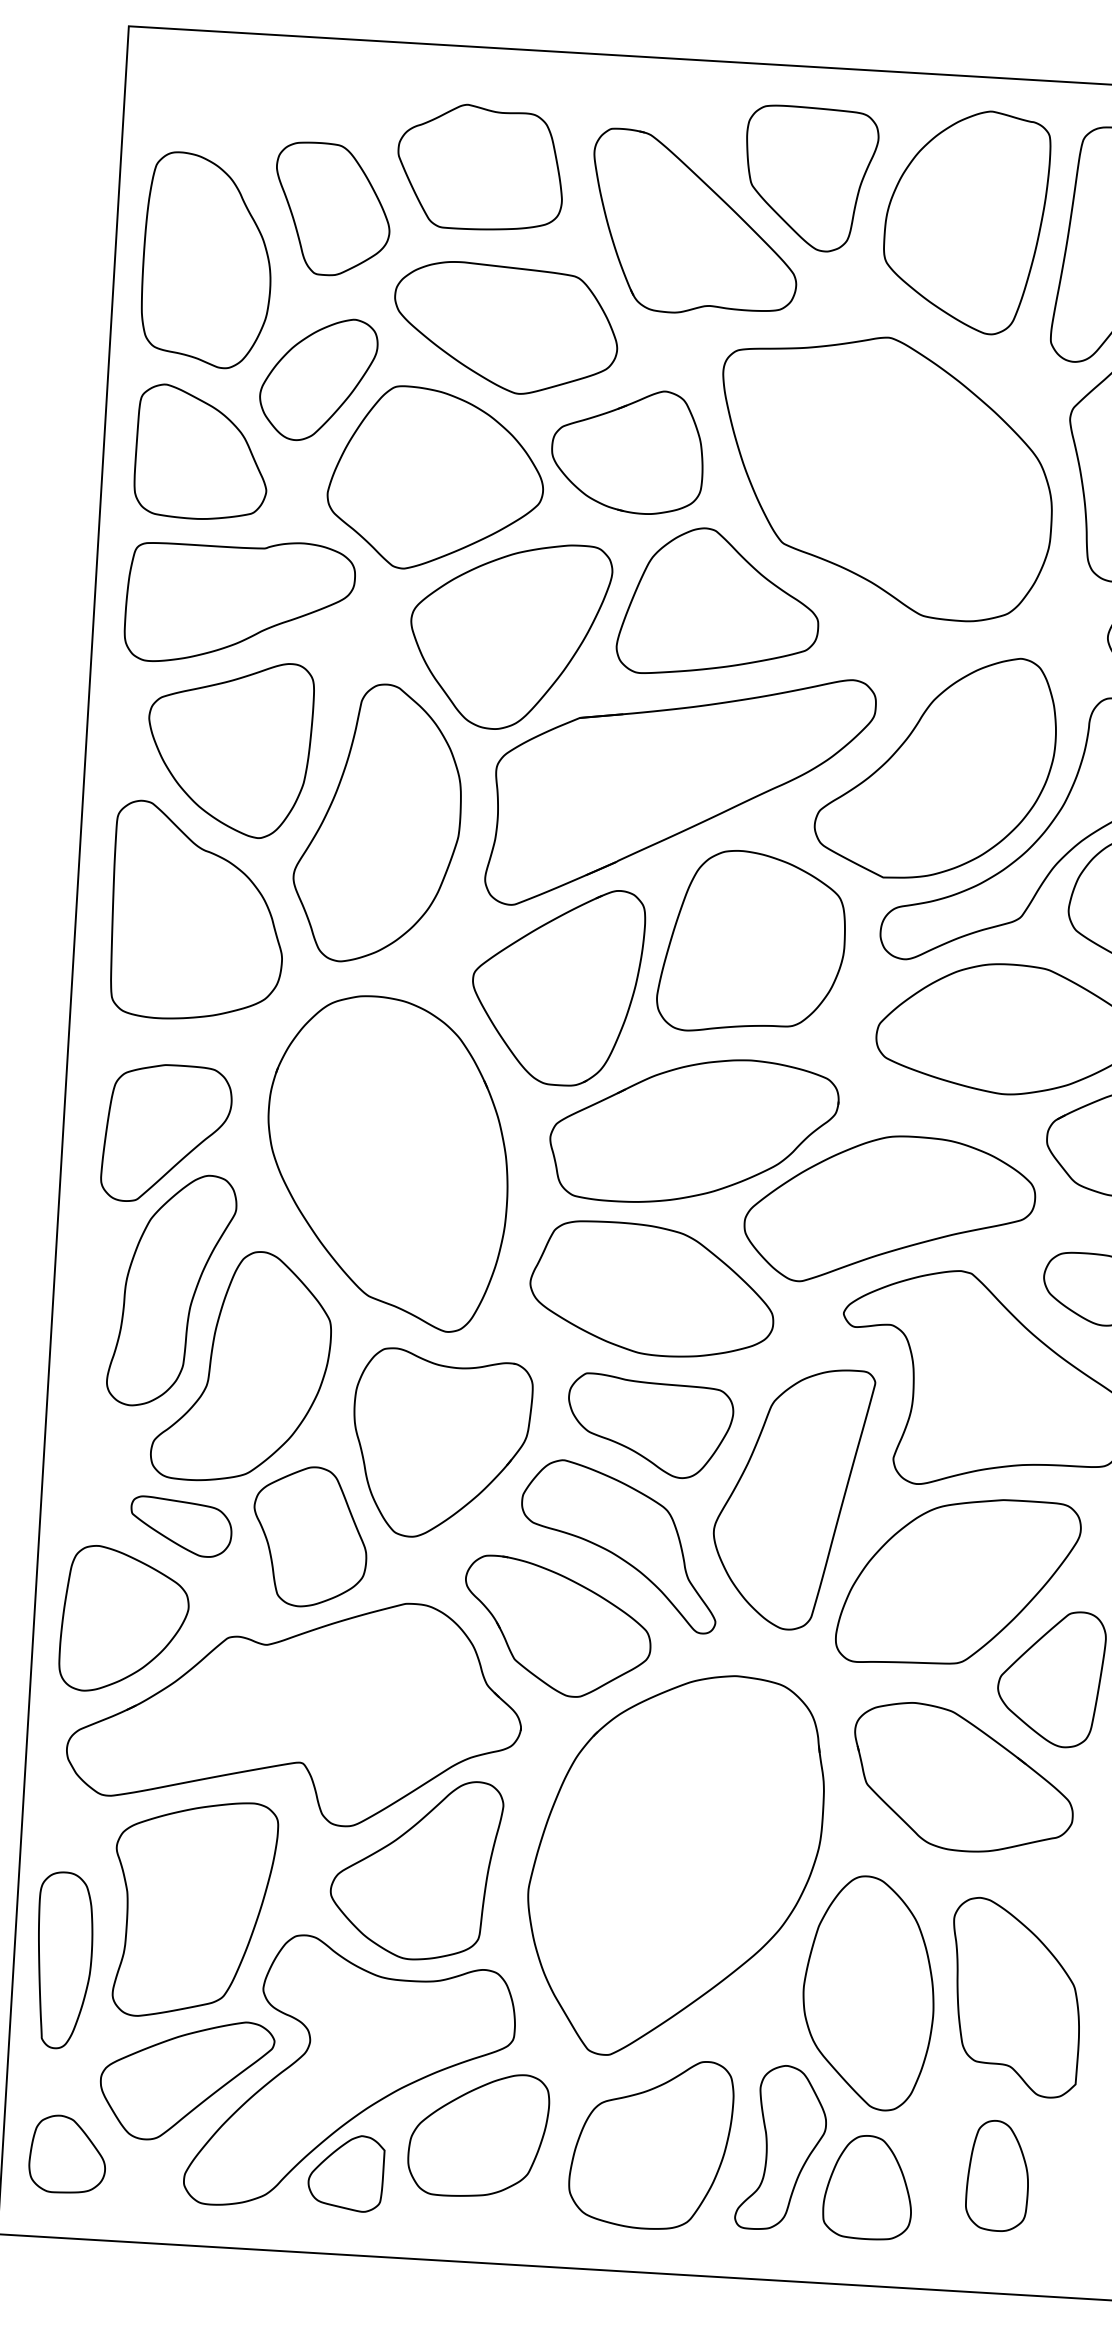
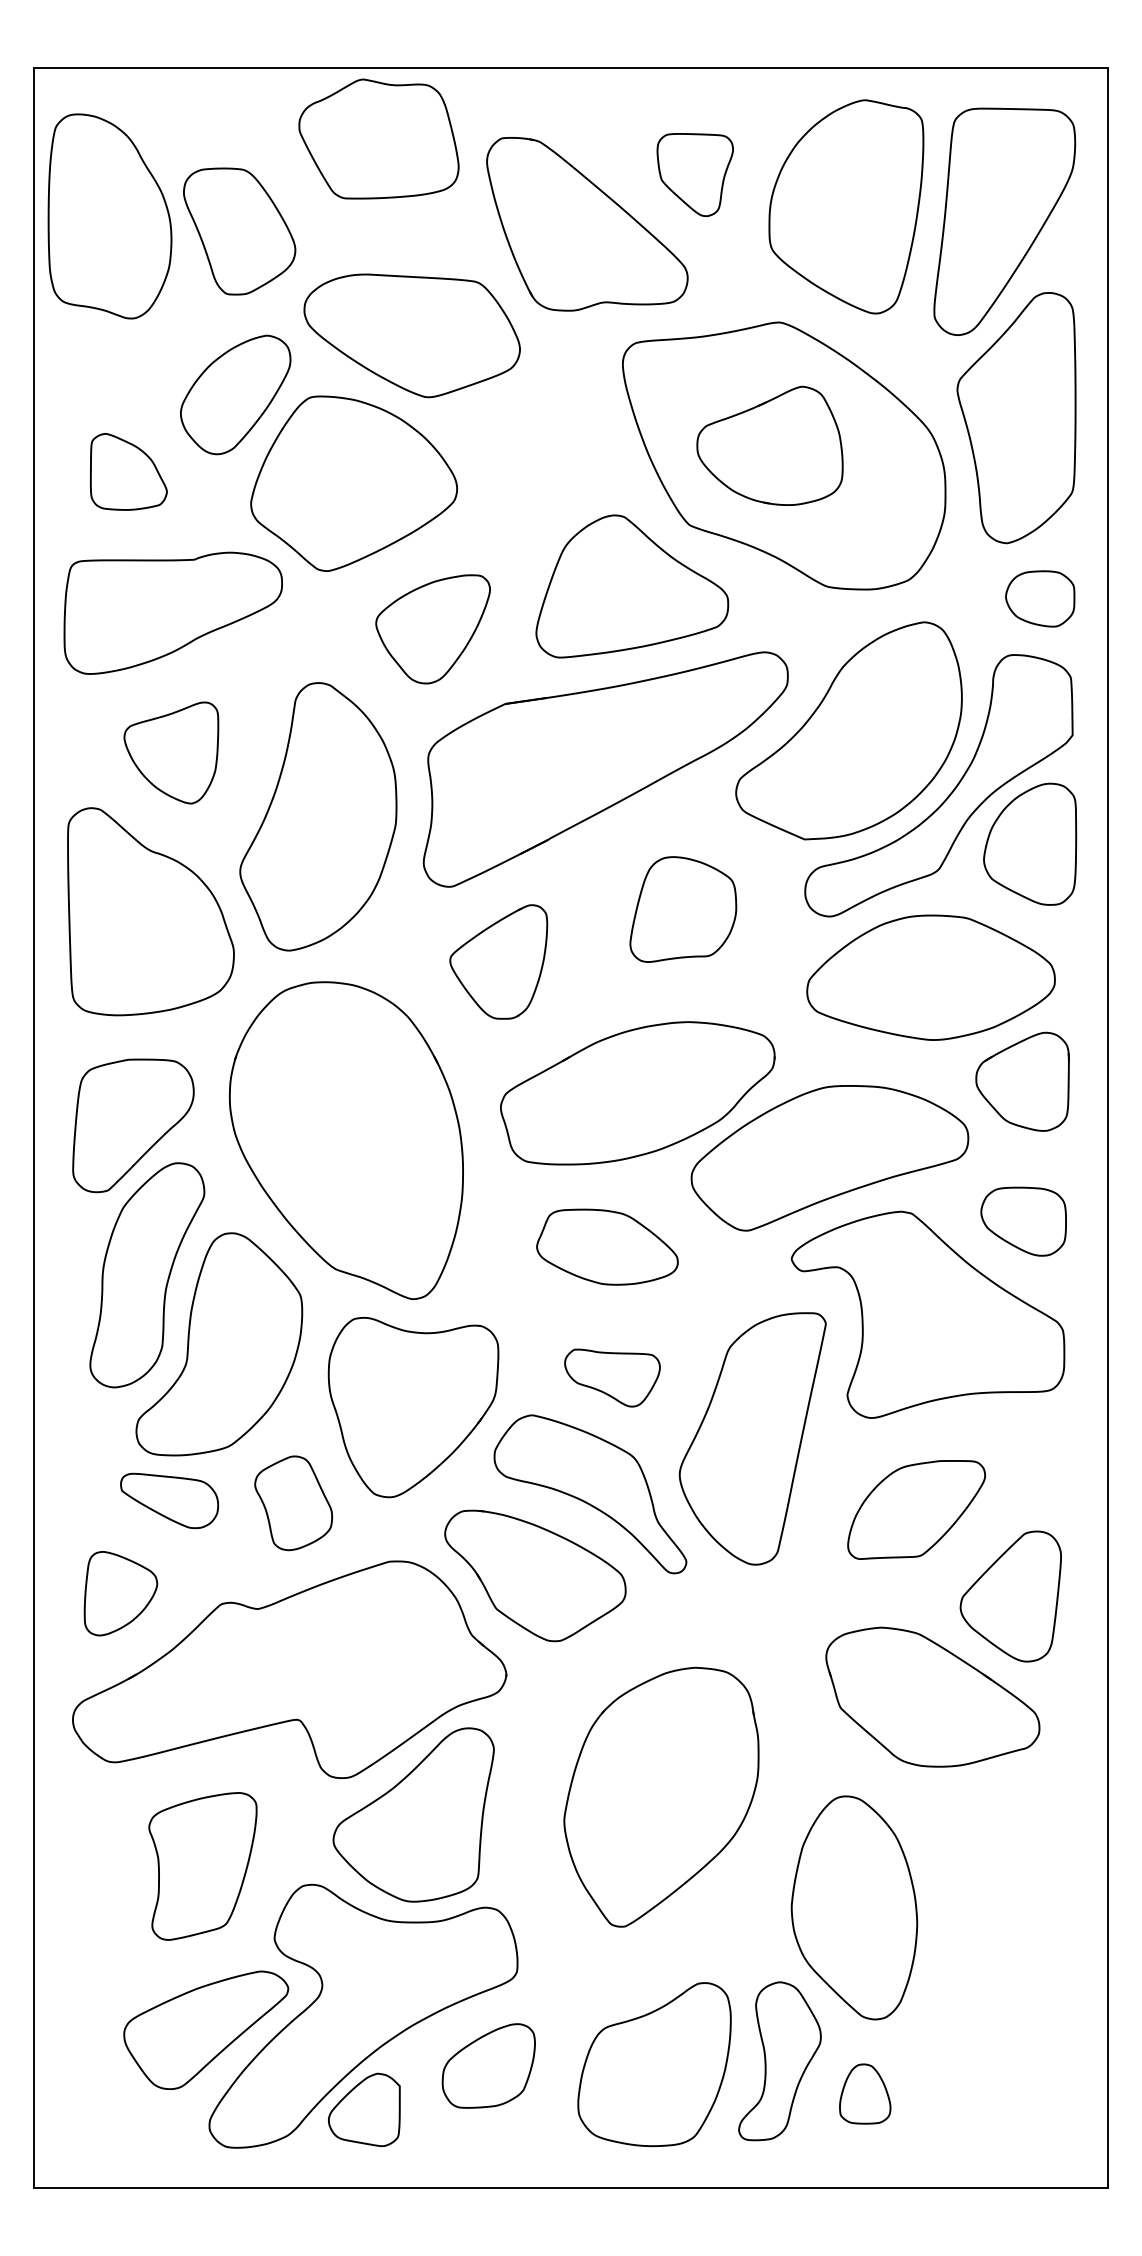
part: (480, 167) -> (378, 138), moved
part: (810, 178) -> (695, 174), size x0.6
part: (207, 260) -> (109, 216), moved
part: (627, 450) -> (769, 445), moved
part: (202, 452) -> (128, 471), size x0.6
part: (508, 635) -> (432, 629), size x0.6
part: (229, 747) -> (171, 752), size x0.6
part: (752, 942) -> (683, 909), size x0.6
part: (556, 985) -> (498, 961), size x0.6
part: (652, 1289) -> (607, 1246), size x0.6
part: (649, 1425) -> (612, 1377), size x0.6
part: (309, 1537) -> (293, 1503), size x0.7
part: (958, 1582) -> (916, 1509), size x0.6
part: (124, 1620) -> (120, 1593), size x0.6
part: (674, 1866) -> (661, 1797), size x0.7
part: (192, 1909) -> (202, 1866), size x0.7
part: (63, 1960) -> (81, 1922), removed
part: (1015, 1997) -> (994, 1903), removed
part: (478, 2134) -> (488, 2065), size x0.7
part: (67, 2153) -> (96, 2107), removed
part: (998, 2175) -> (988, 2075), removed
part: (869, 2186) -> (865, 2093), size x0.6

